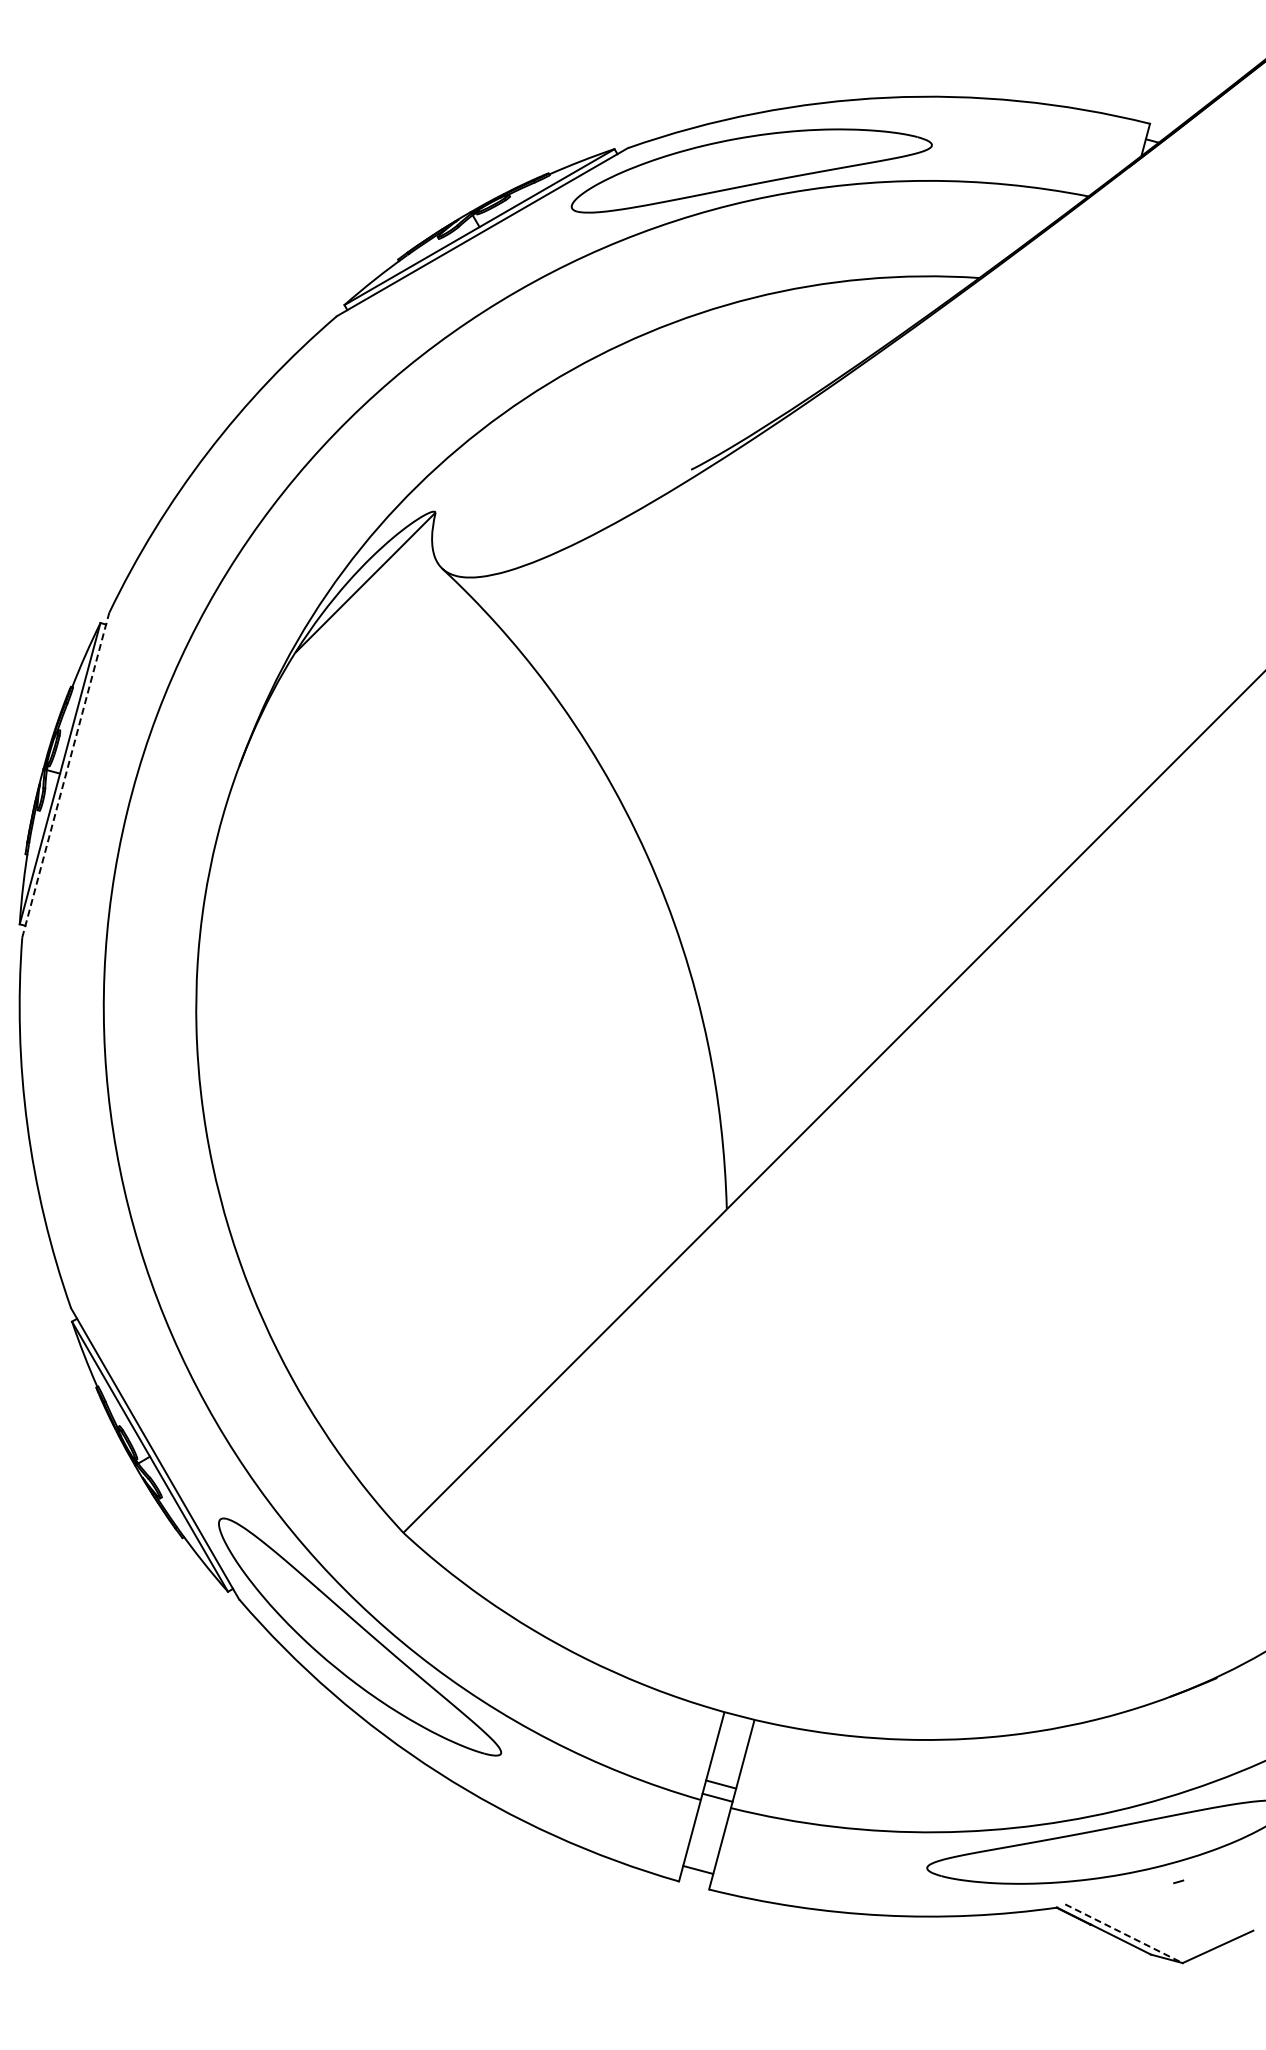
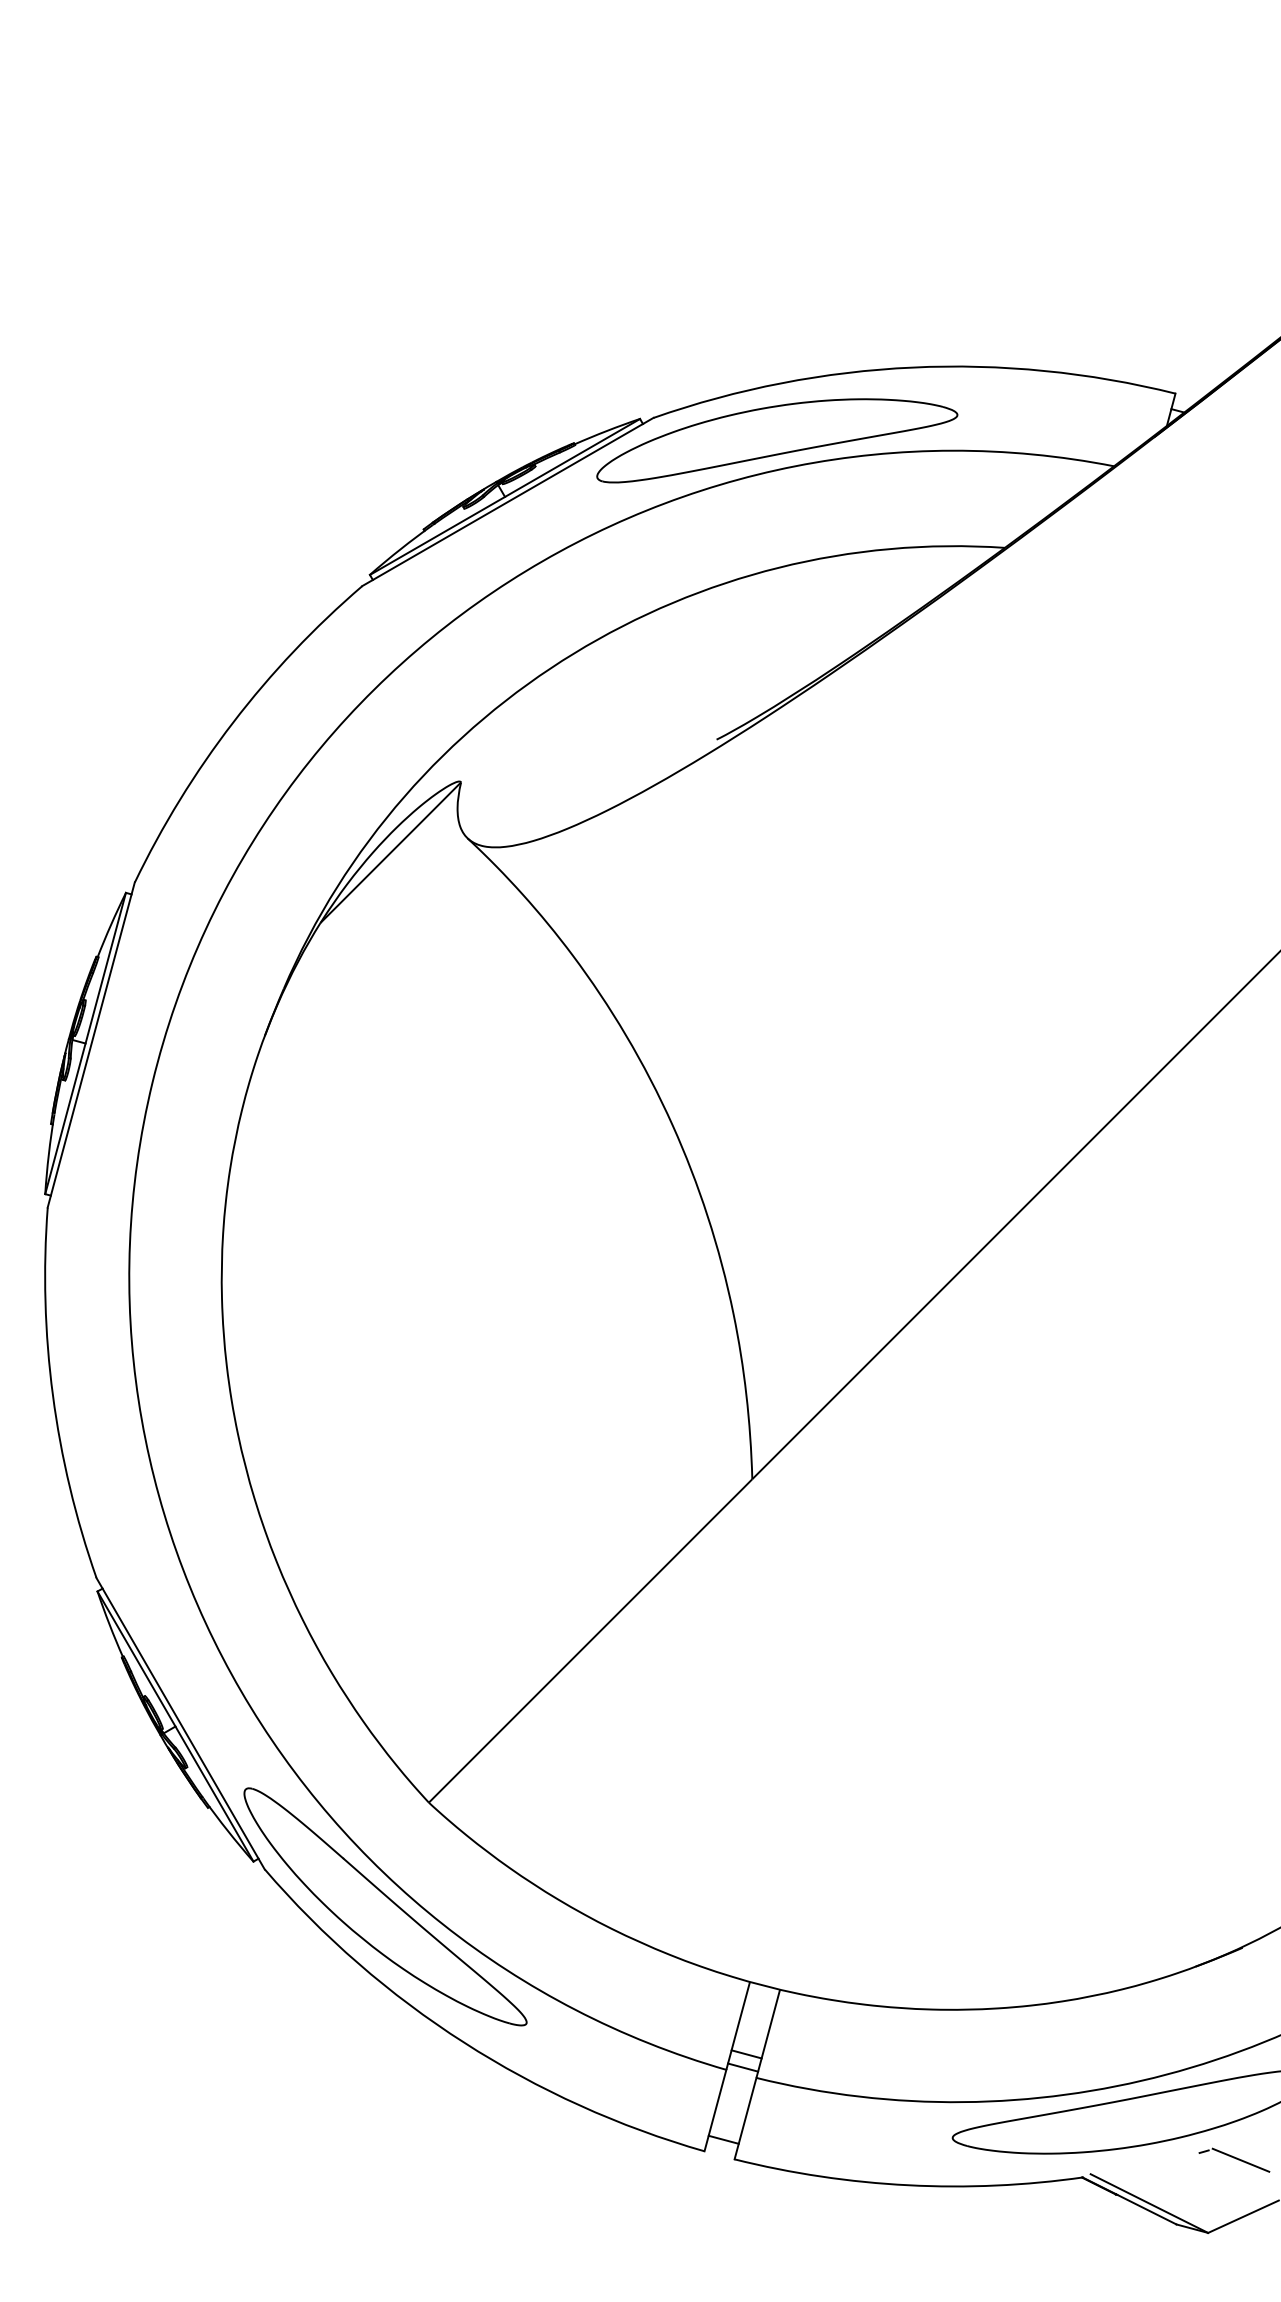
line: (66, 774) -> (91, 1044), dashed -> solid
line: (1215, 1889) -> (1240, 2159), added
line: (1124, 1933) -> (1149, 2203), dashed -> solid

